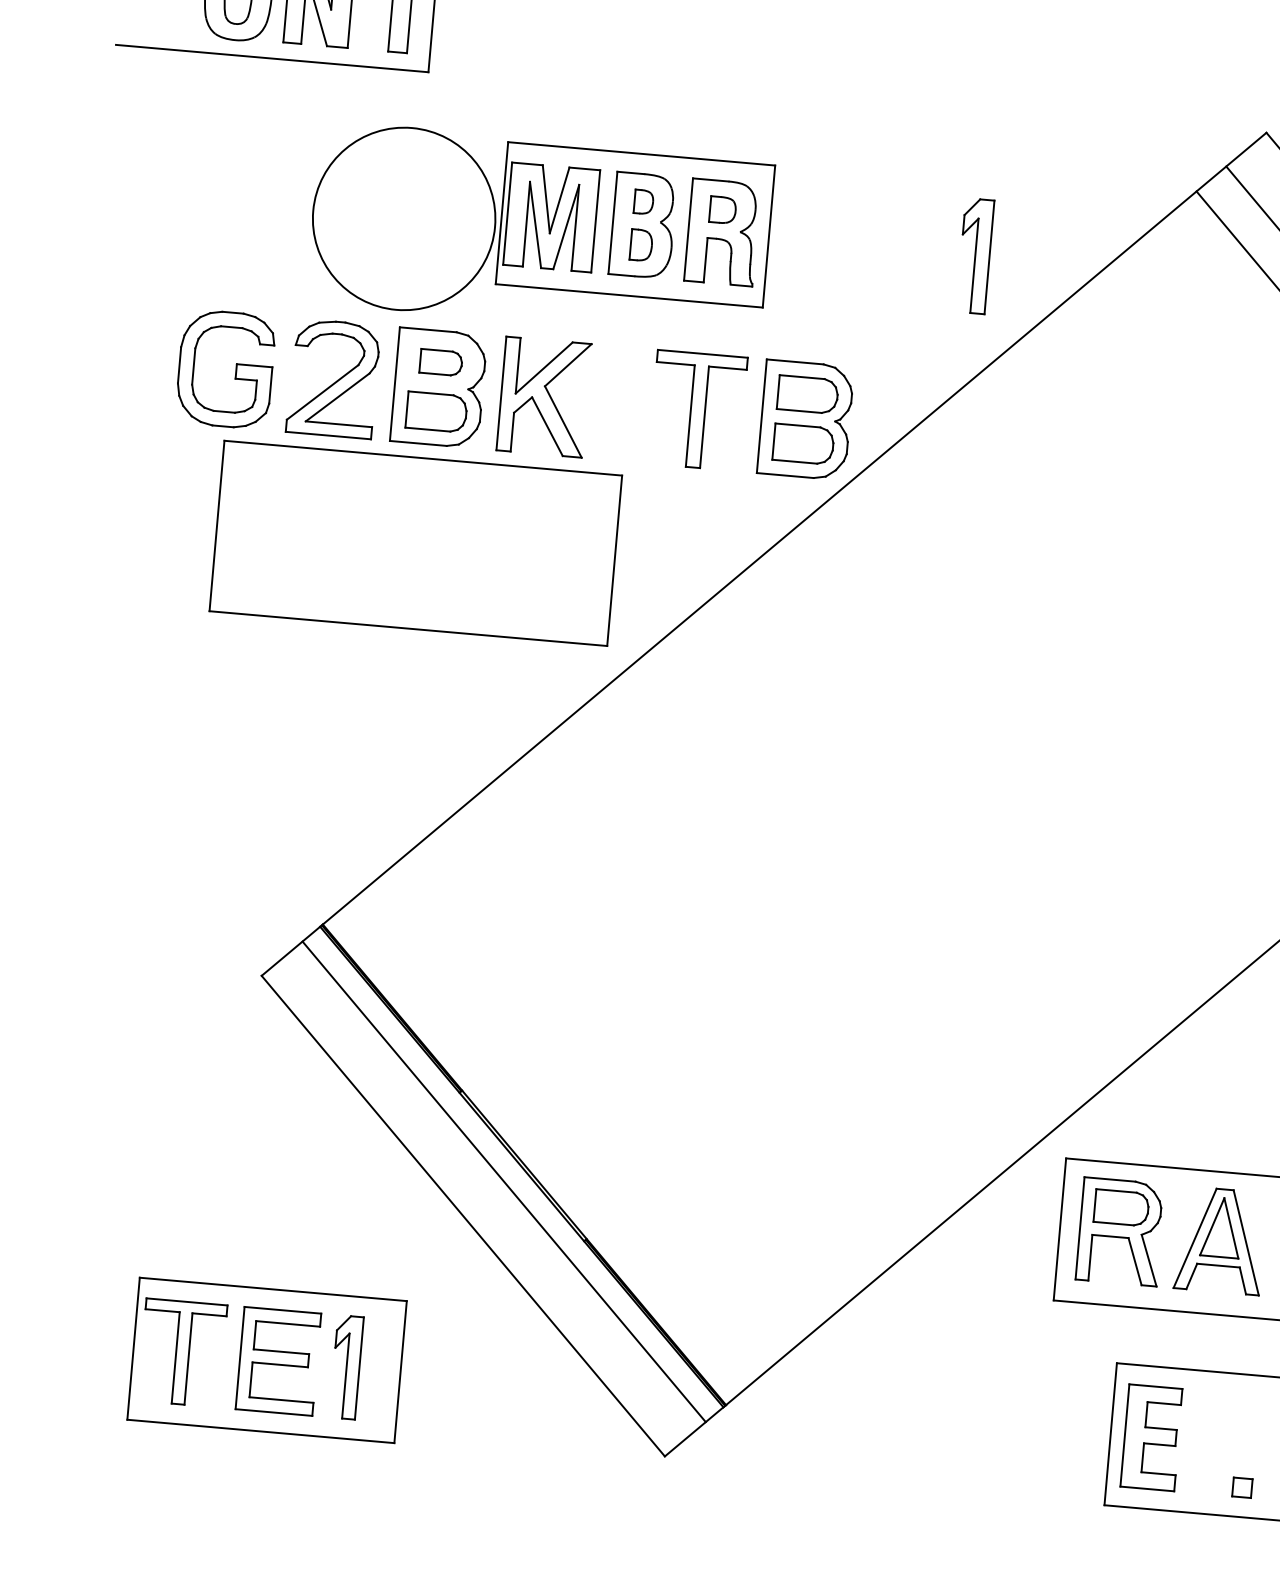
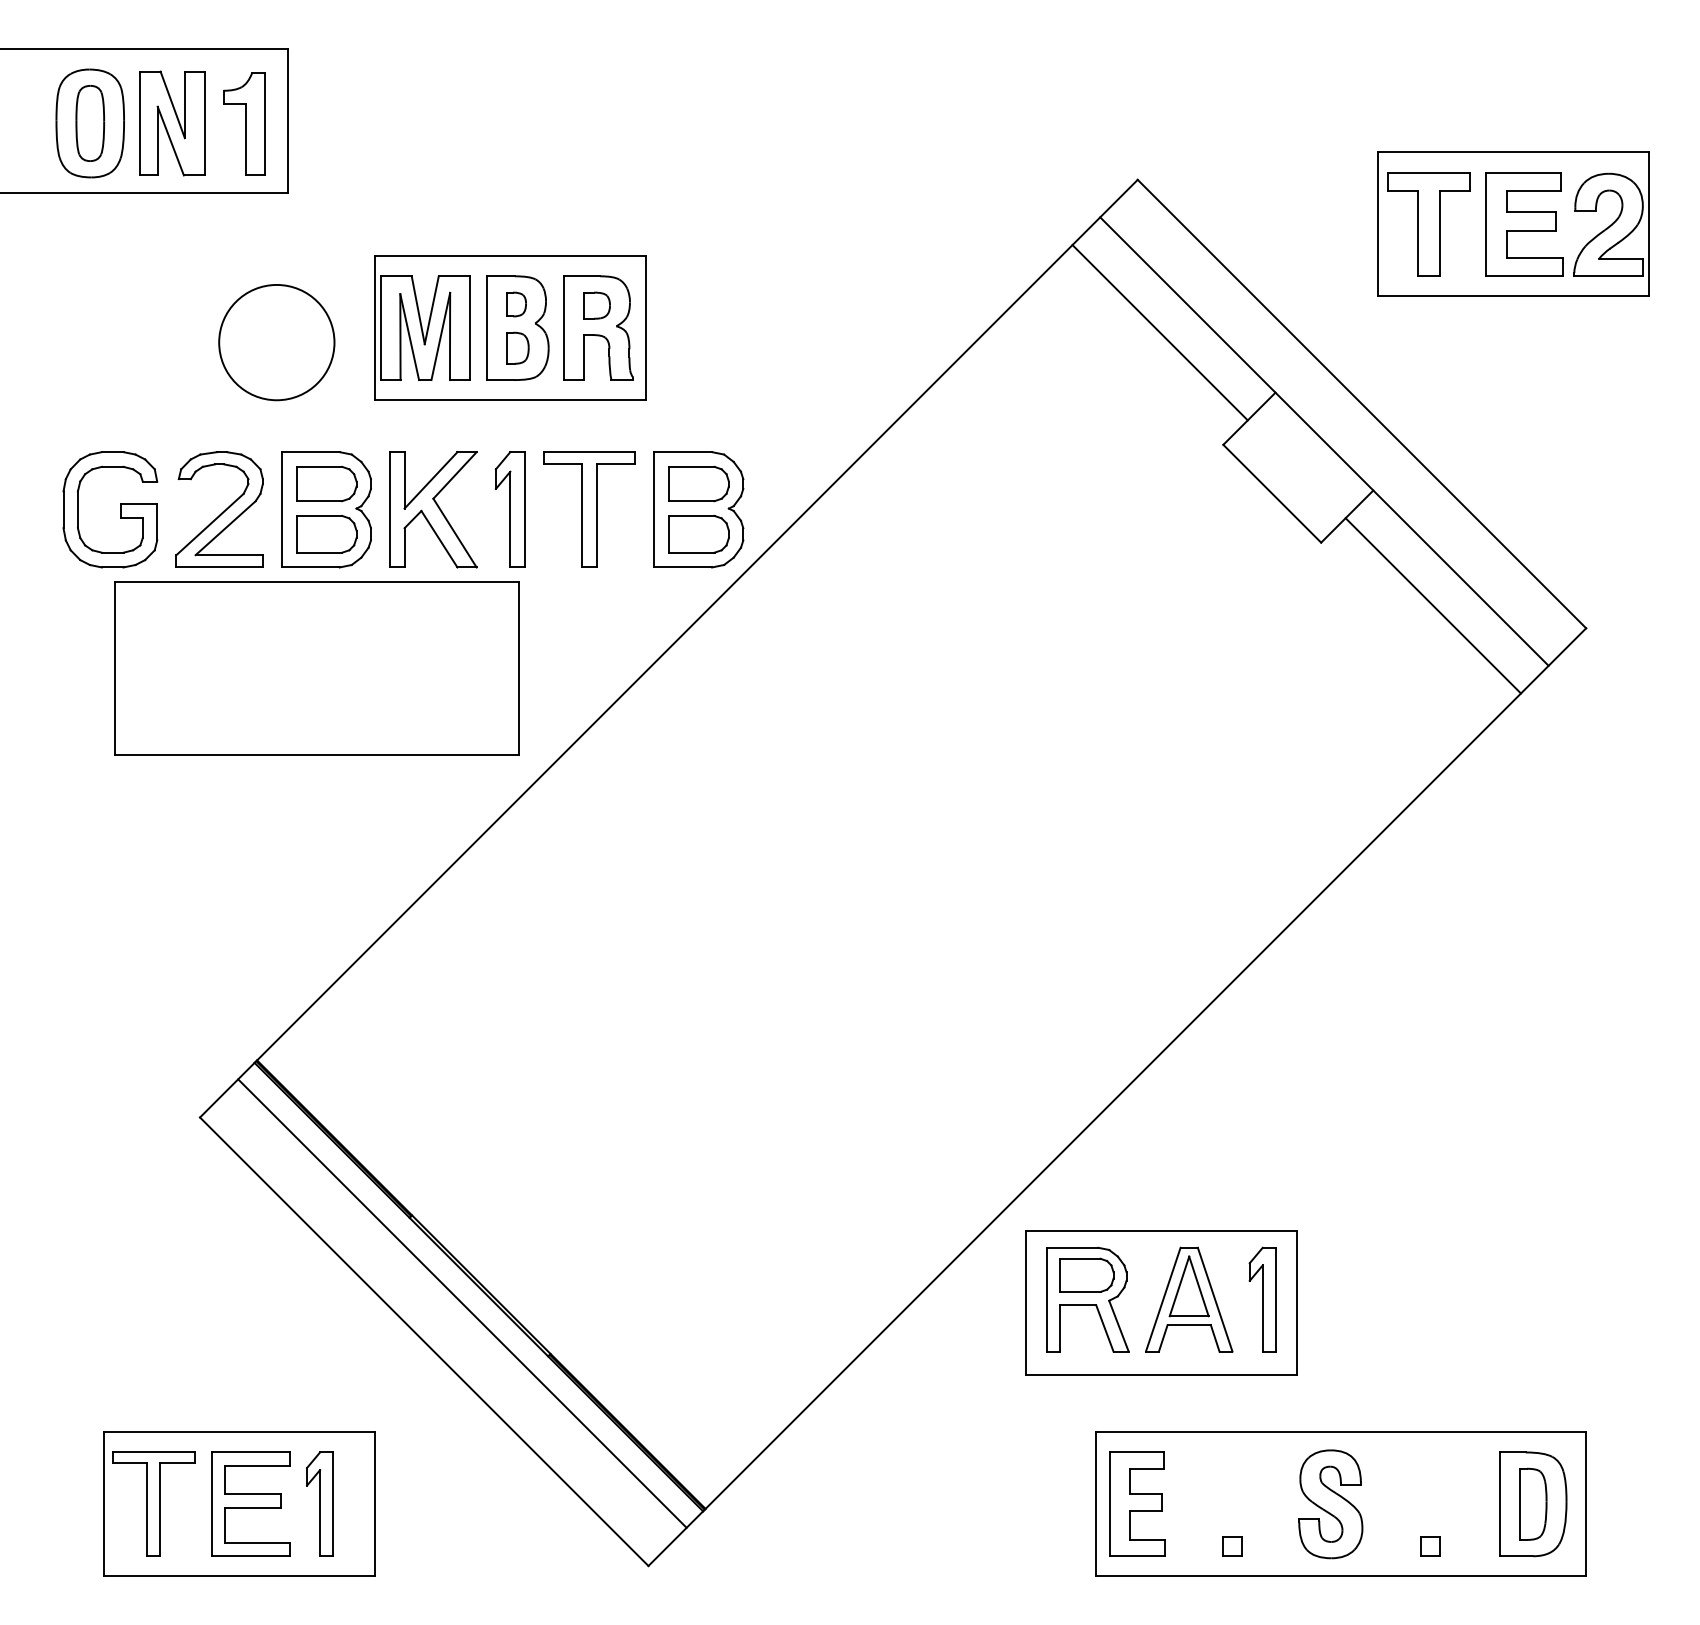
circle: (403, 218) -> (276, 342), size x0.62
part: (974, 255) -> (509, 509), moved
part: (440, 362) -> (326, 483), size x1.43

